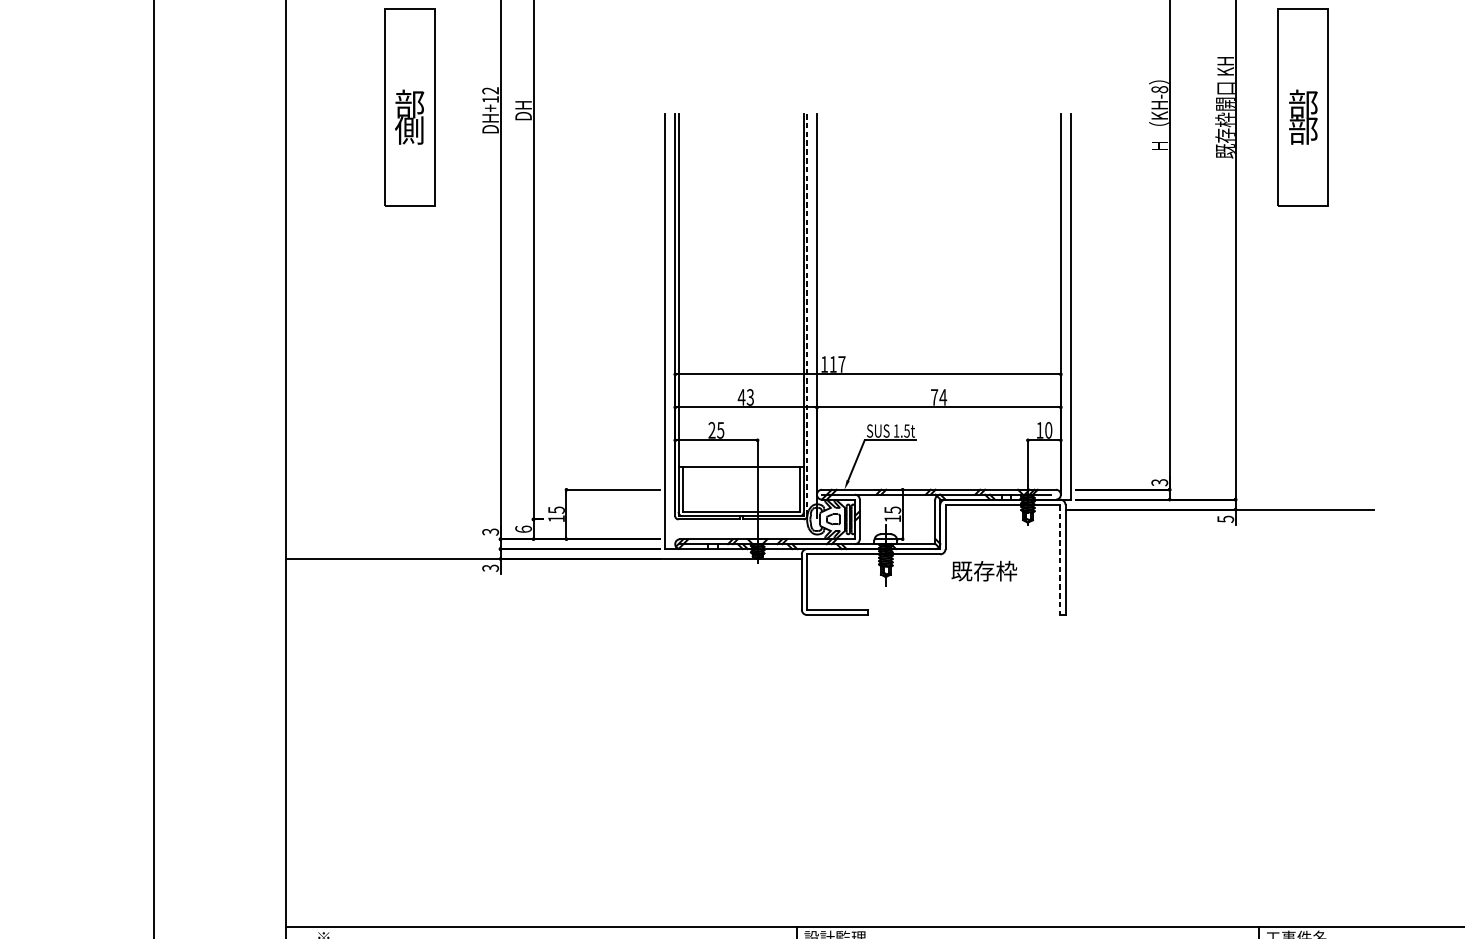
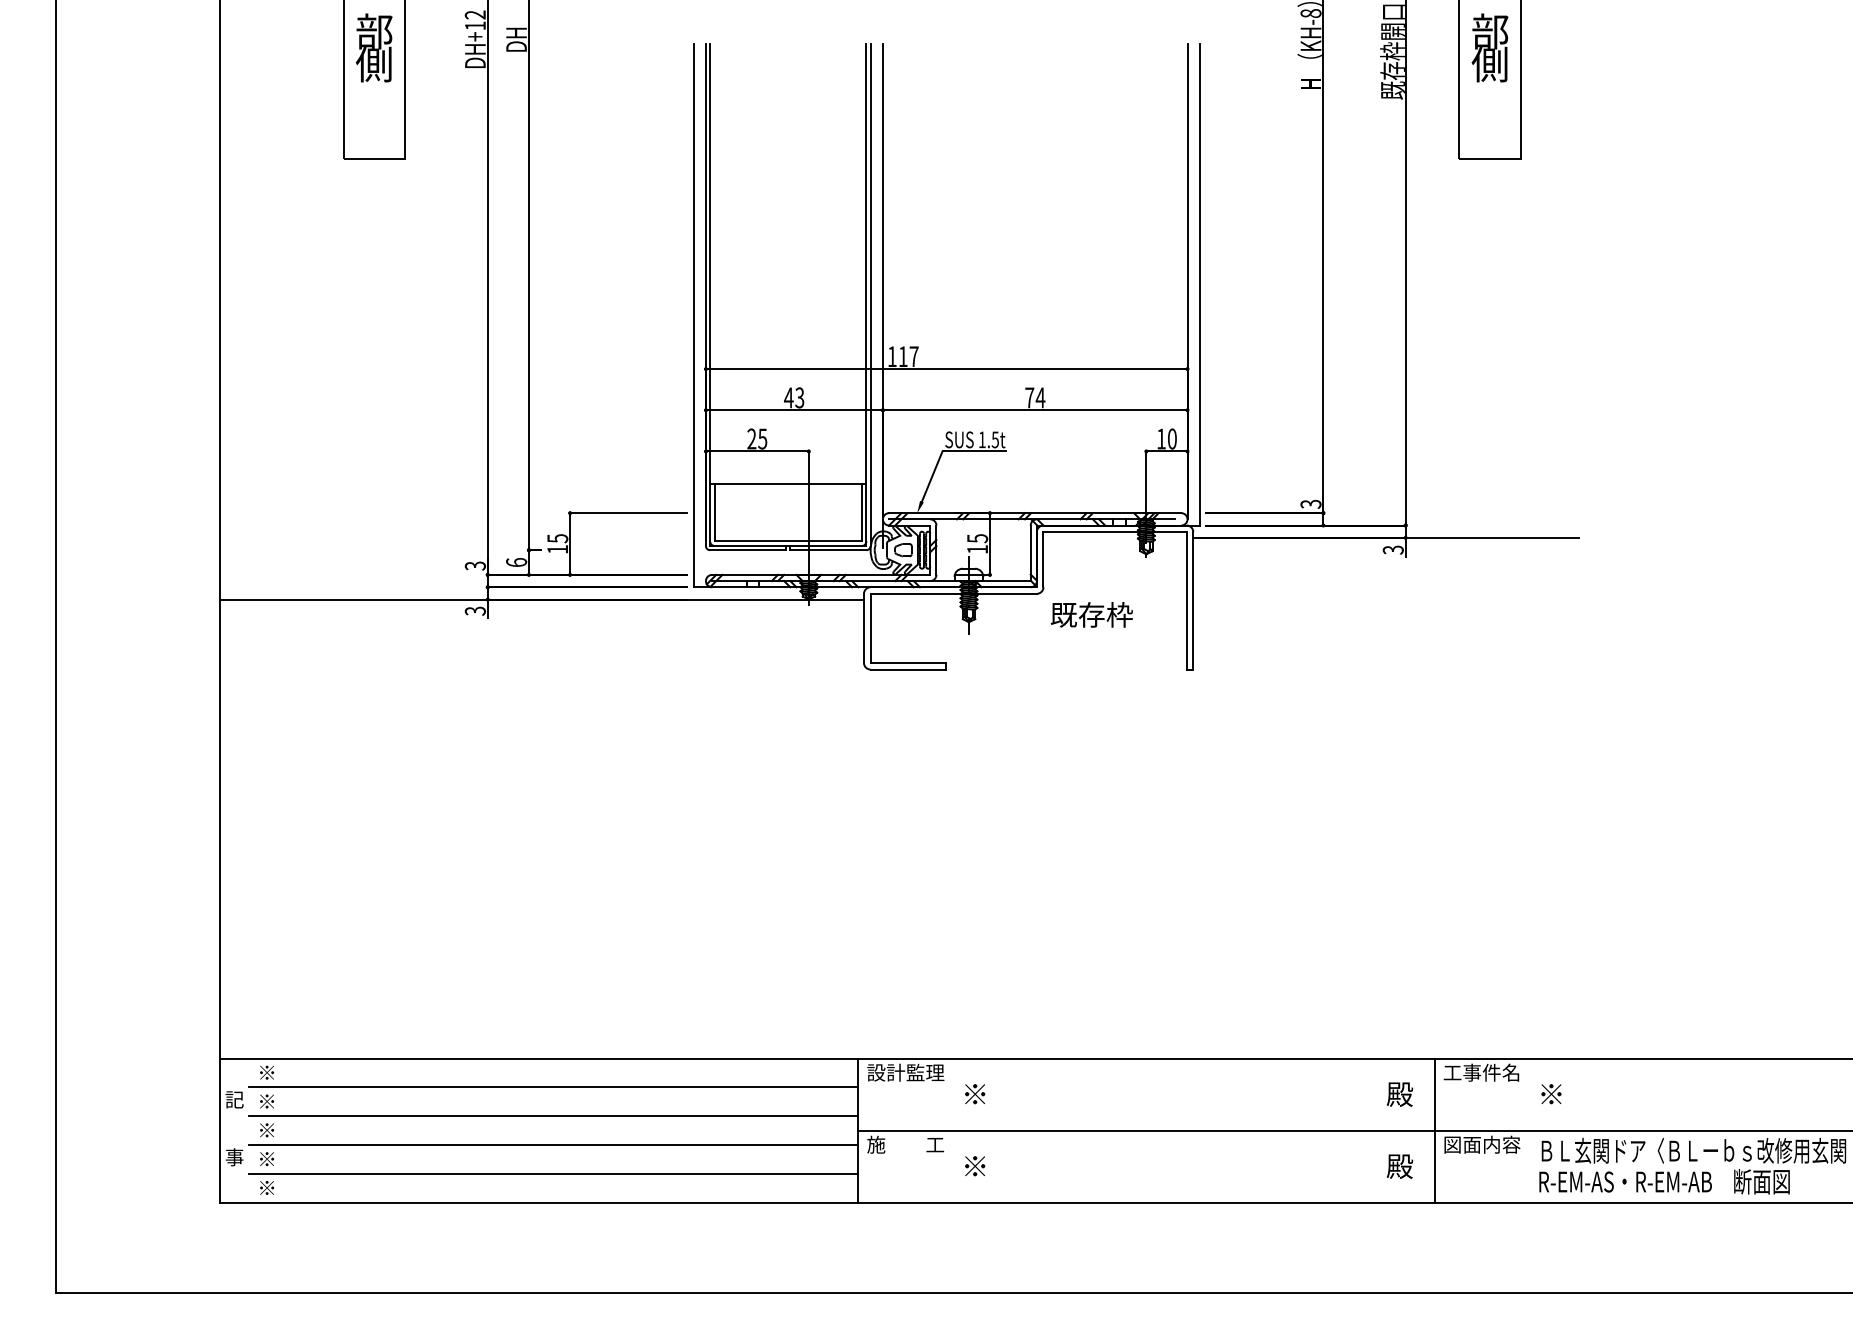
text: (1302, 130) -> (1489, 64), 部 -> 側
line: (807, 315) -> (870, 295), dashed -> solid
text: (1225, 518) -> (1392, 549), 5 -> 3
line: (1060, 559) -> (1186, 600), dashed -> solid

